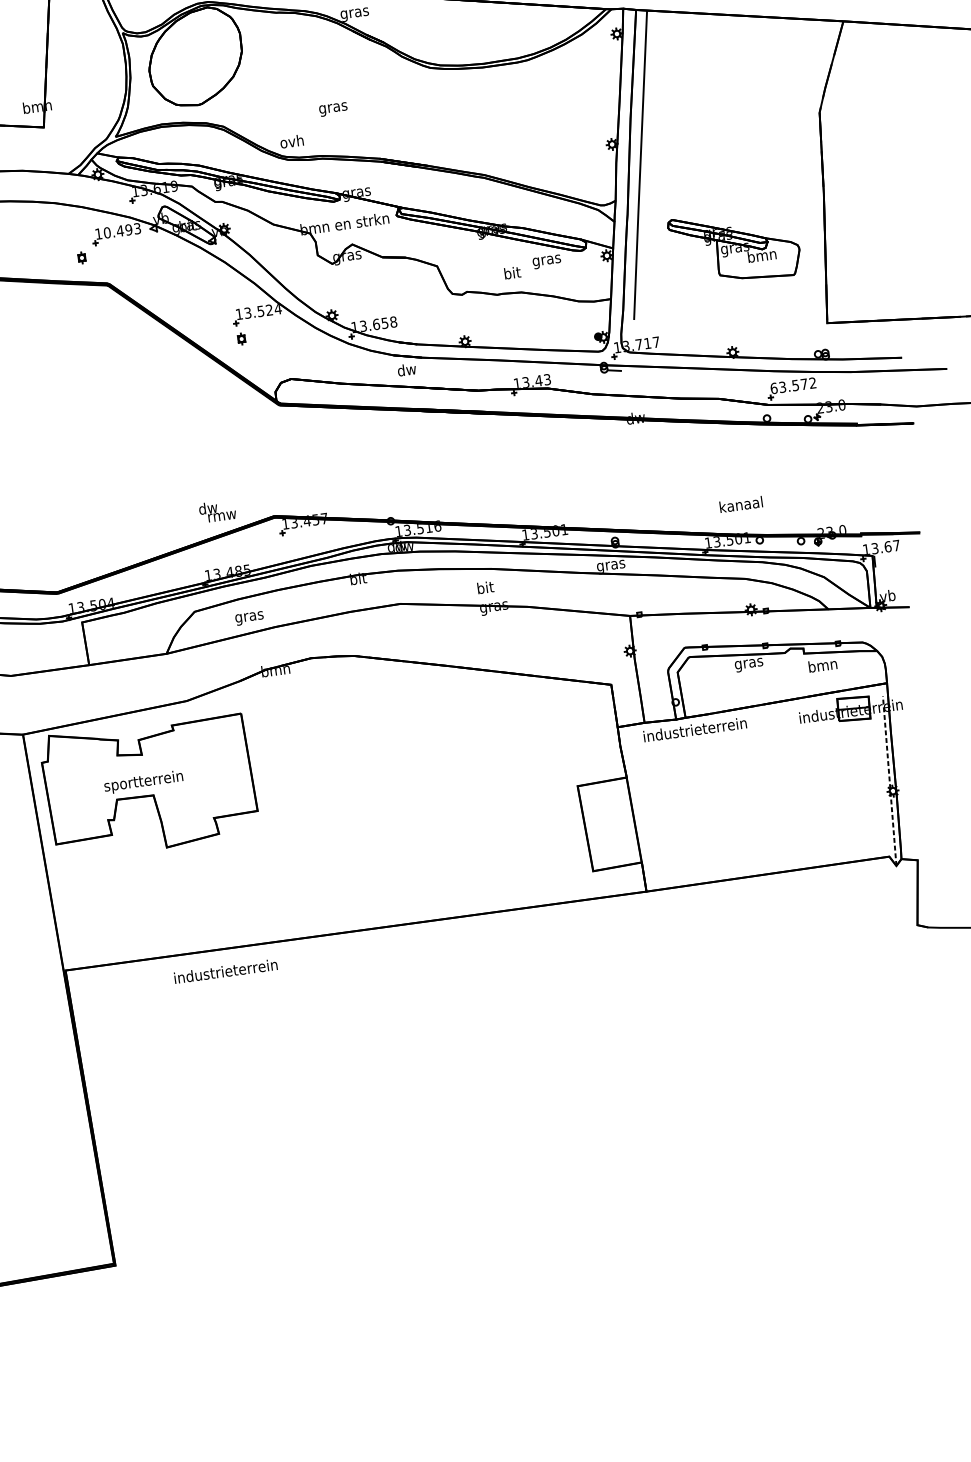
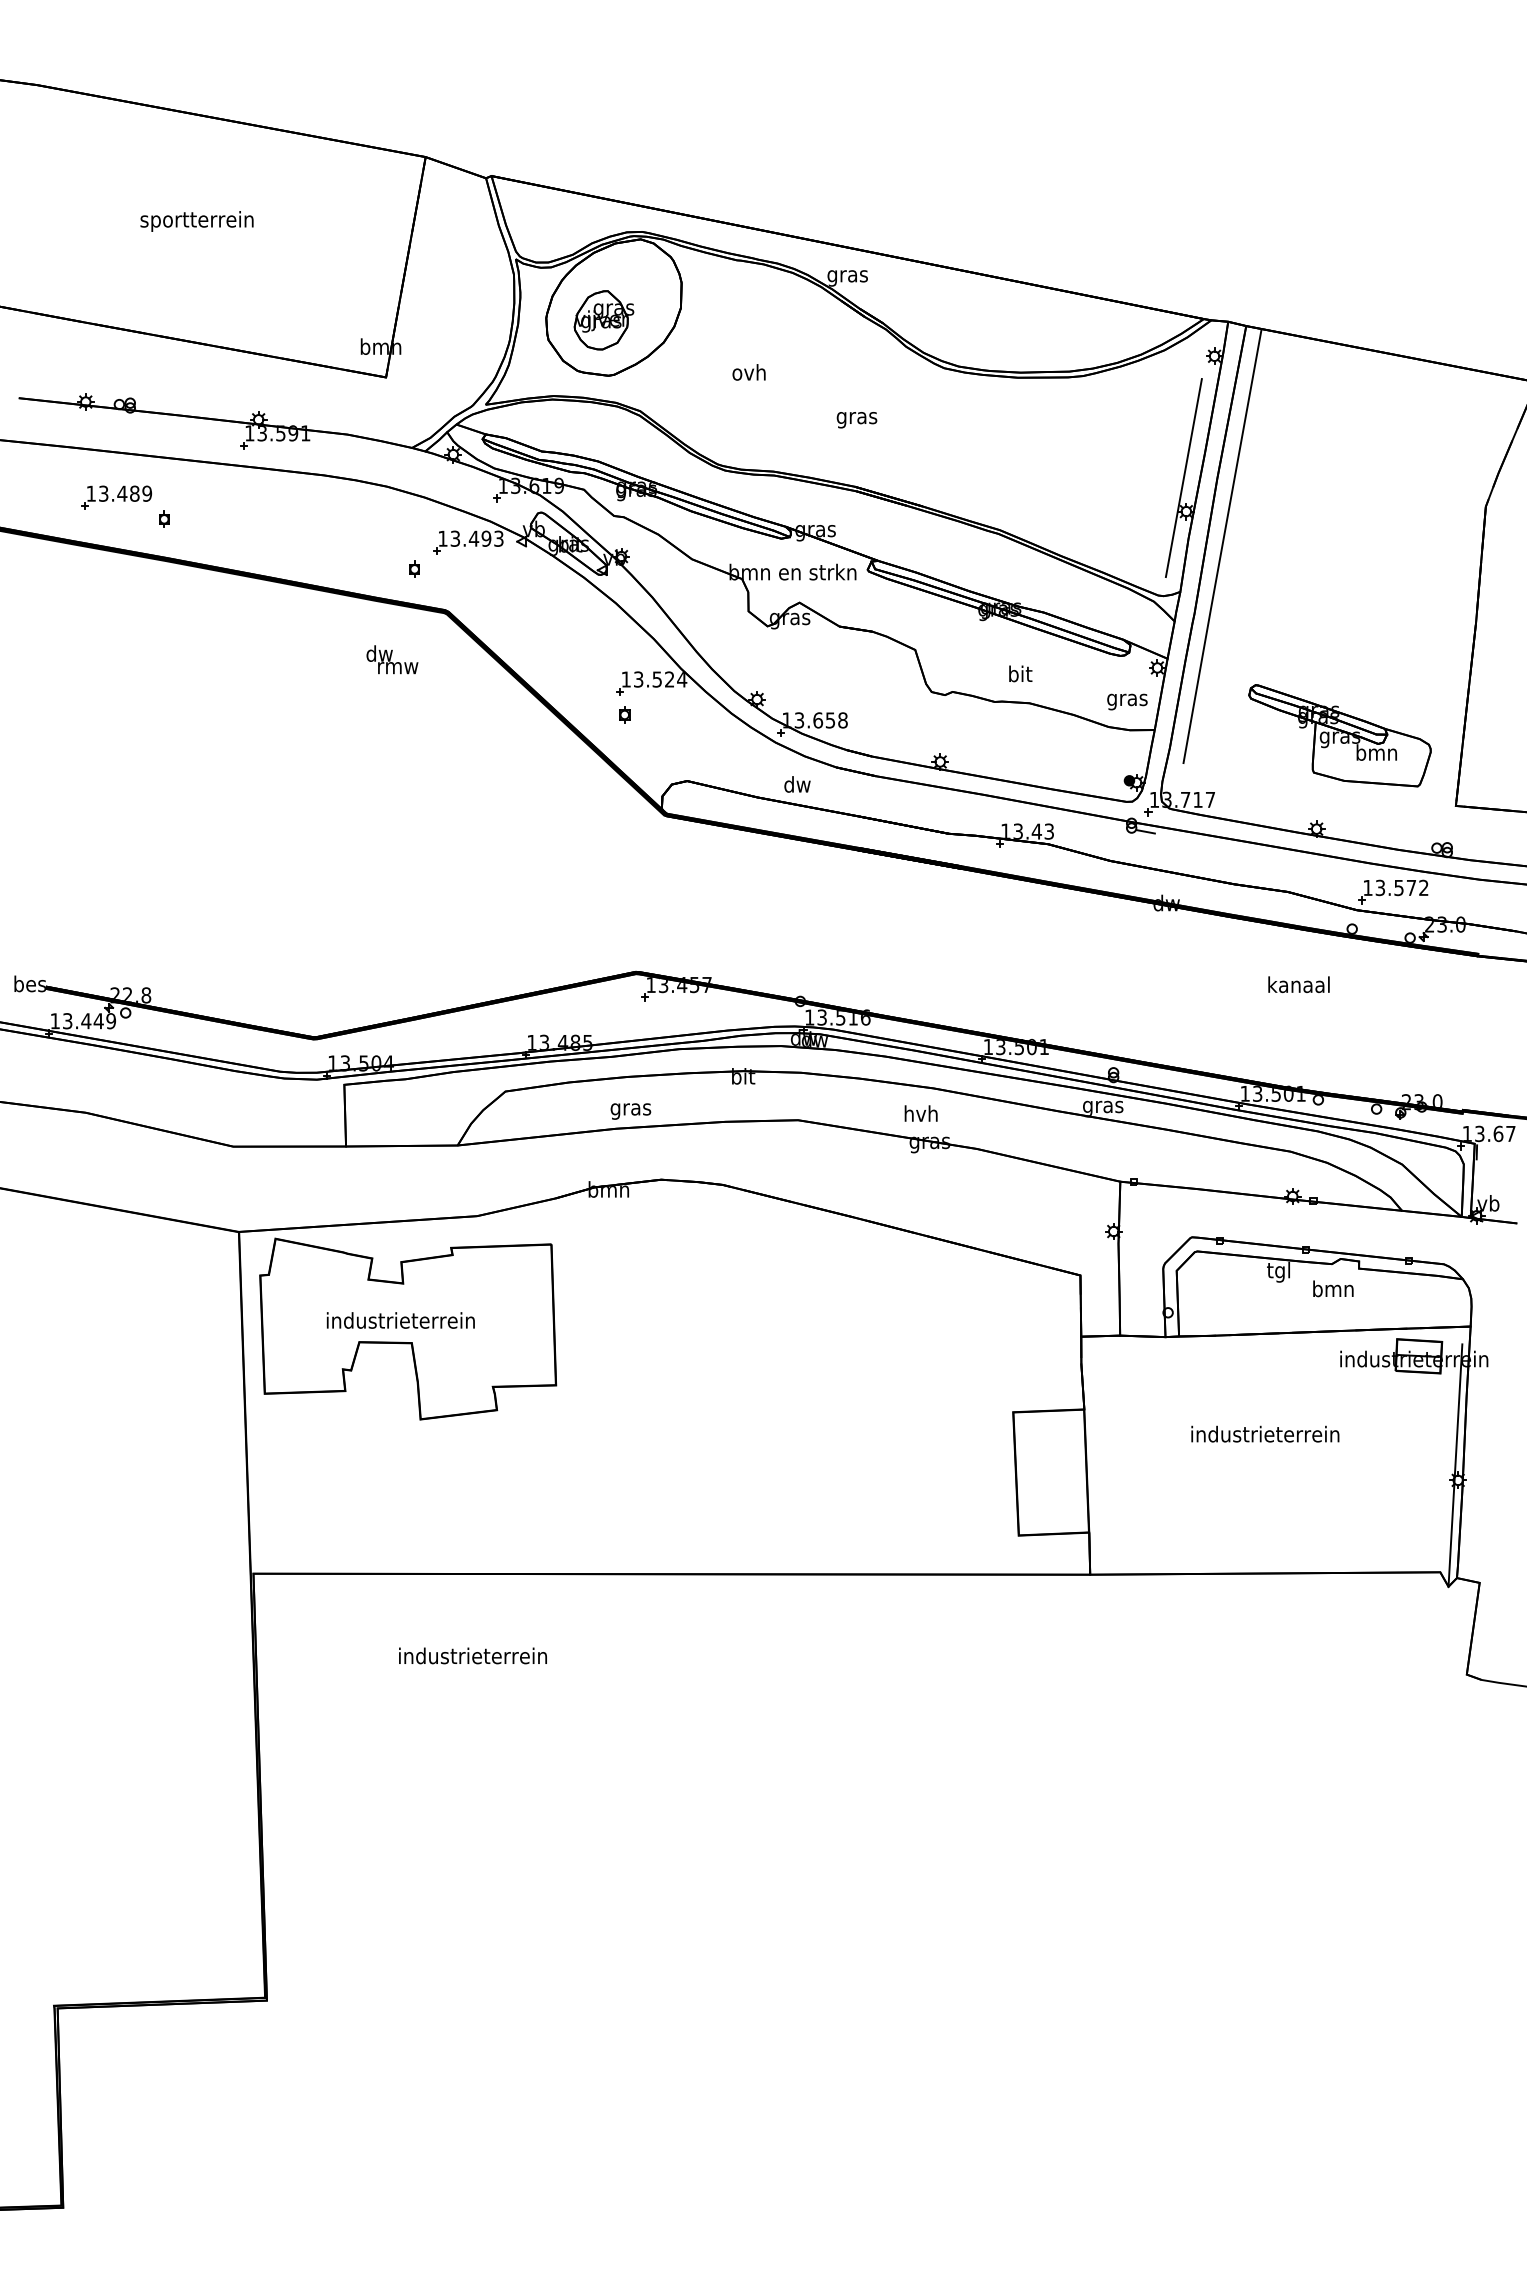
part: (189, 67) -> (603, 320), added
text: (333, 109) -> (856, 420), moved
line: (607, 121) -> (1183, 478), added
text: (291, 141) -> (748, 372), moved
text: (107, 232) -> (455, 538), 10.493 -> 13.493
part: (734, 247) -> (1339, 735), moved
text: (546, 261) -> (1127, 701), moved
text: (406, 369) -> (797, 784), moved
text: (773, 388) -> (1367, 887), 63.572 -> 13.572
text: (740, 504) -> (1298, 984), moved
text: (217, 511) -> (392, 659), moved
text: (484, 587) -> (920, 1113), bit -> hvh
text: (249, 618) -> (630, 1111), moved
text: (749, 663) -> (1279, 1271), gras -> tgl
text: (822, 665) -> (1333, 1288), moved
text: (695, 729) -> (1265, 1433), moved
line: (889, 781) -> (1455, 1465), dashed -> solid
text: (143, 782) -> (400, 1322), sportterrein -> industrieterrein
text: (225, 971) -> (472, 1655), moved

